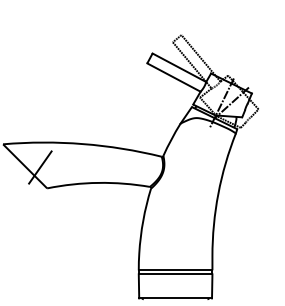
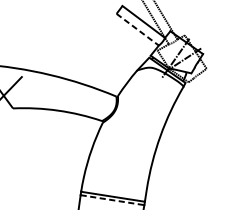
line: (174, 77) -> (138, 29), solid -> dashed
line: (175, 274) -> (112, 200), solid -> dashed

